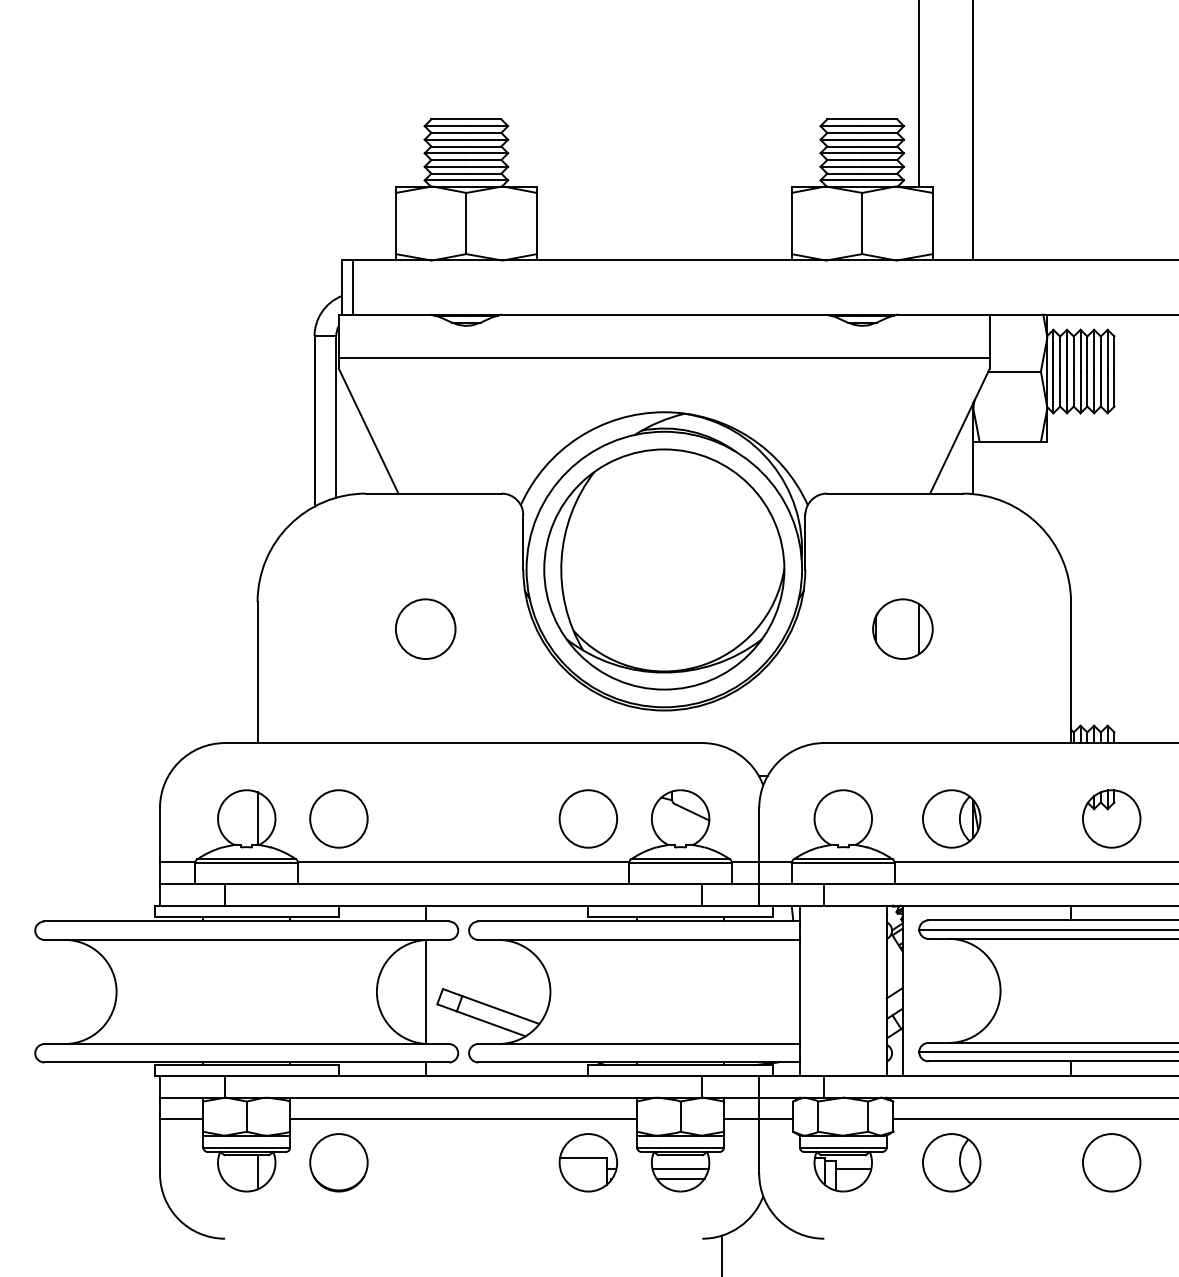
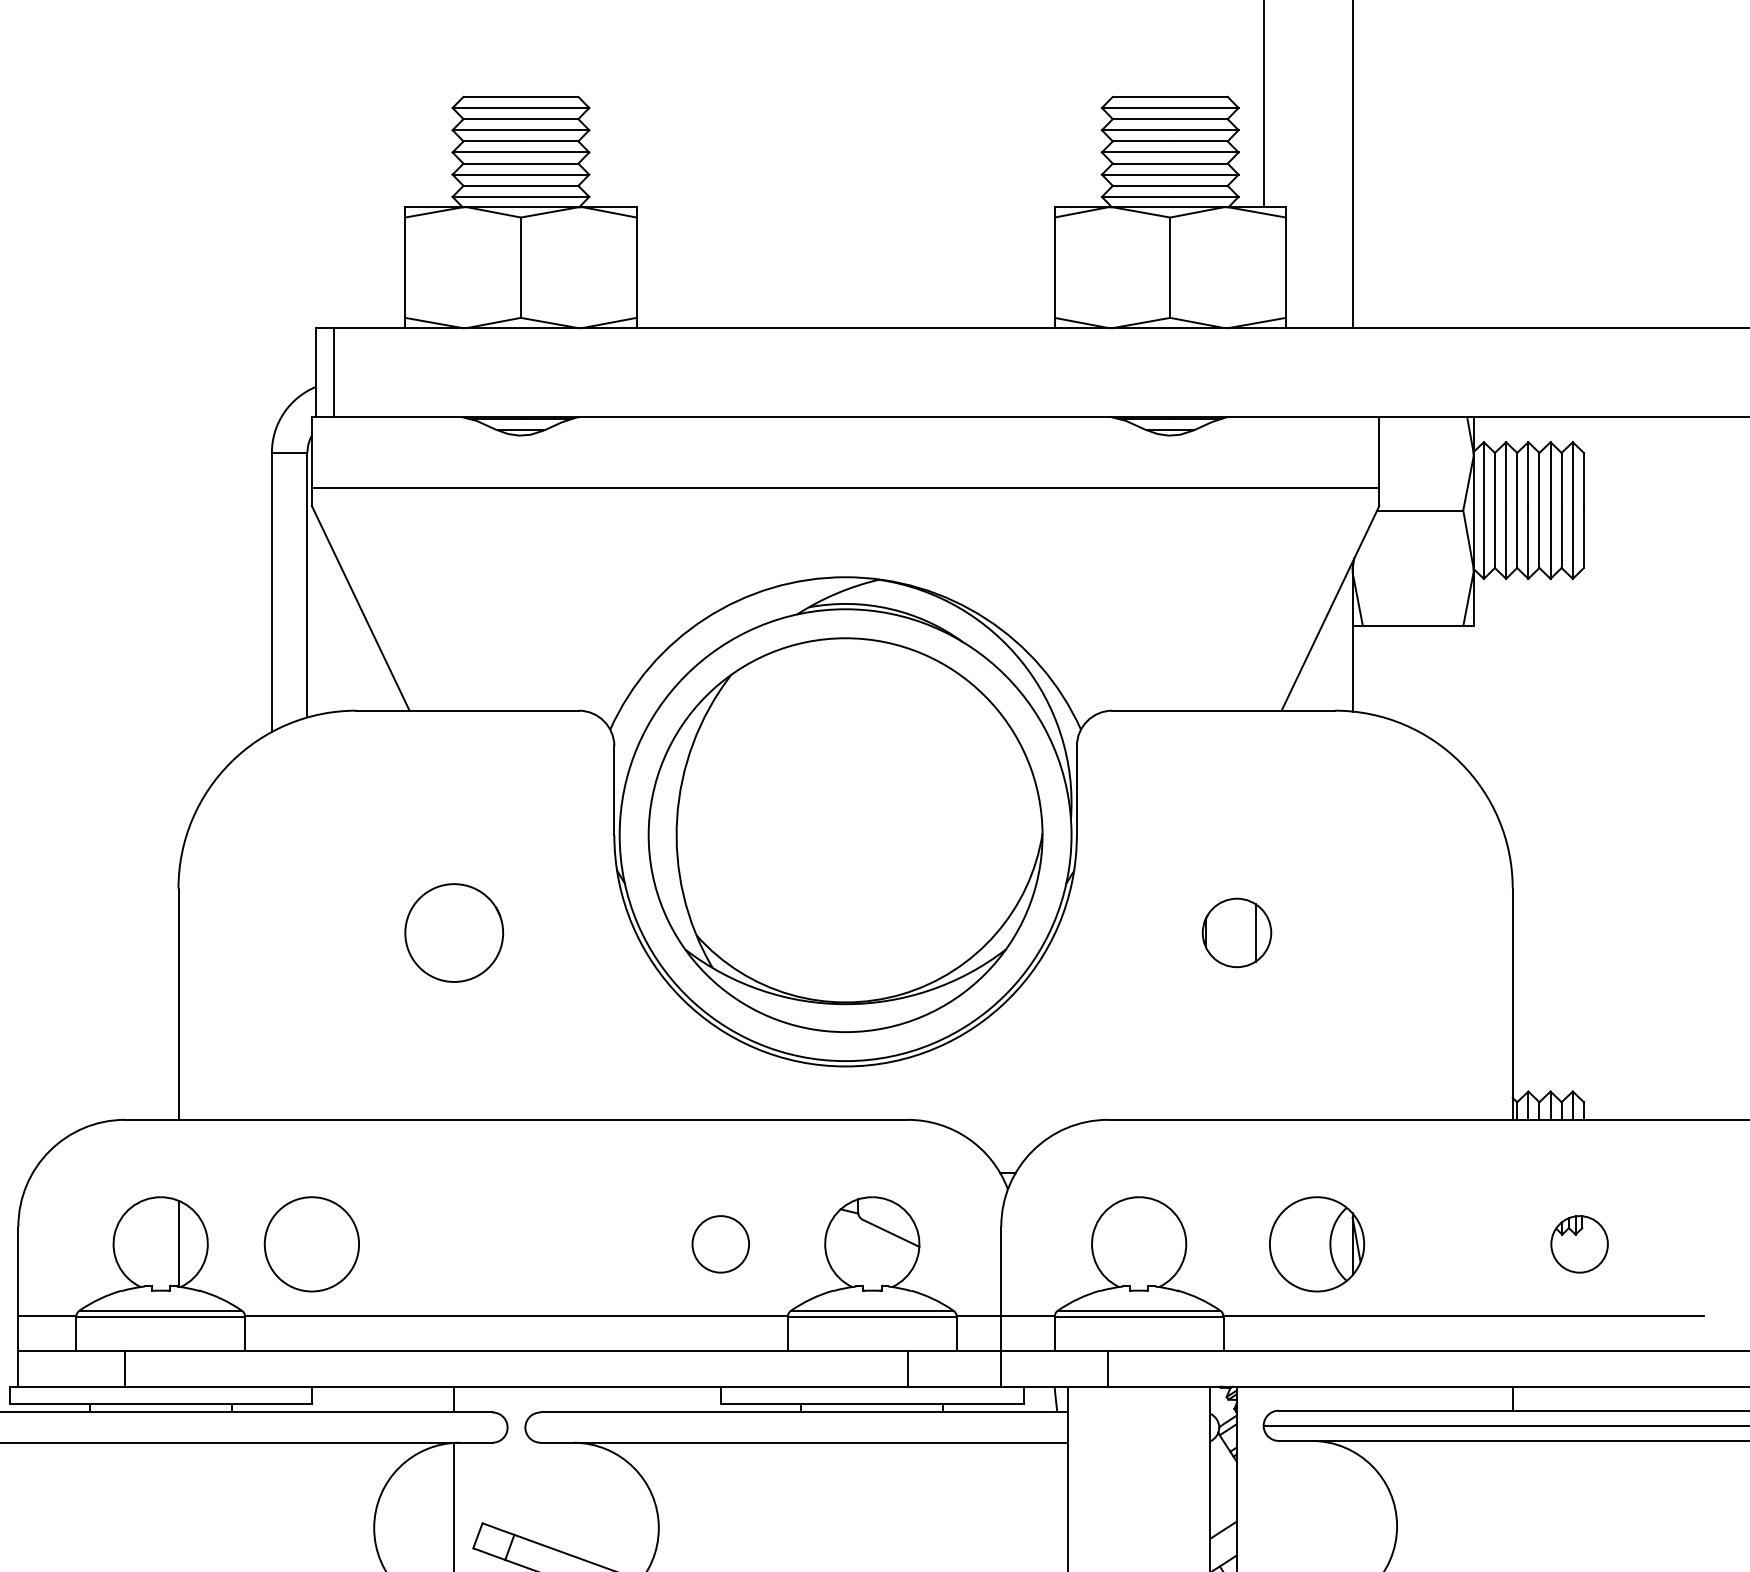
part: (902, 628) -> (1236, 931), size x0.7
circle: (587, 818) -> (719, 1243), size x0.6
part: (1111, 818) -> (1579, 1243), size x0.6

